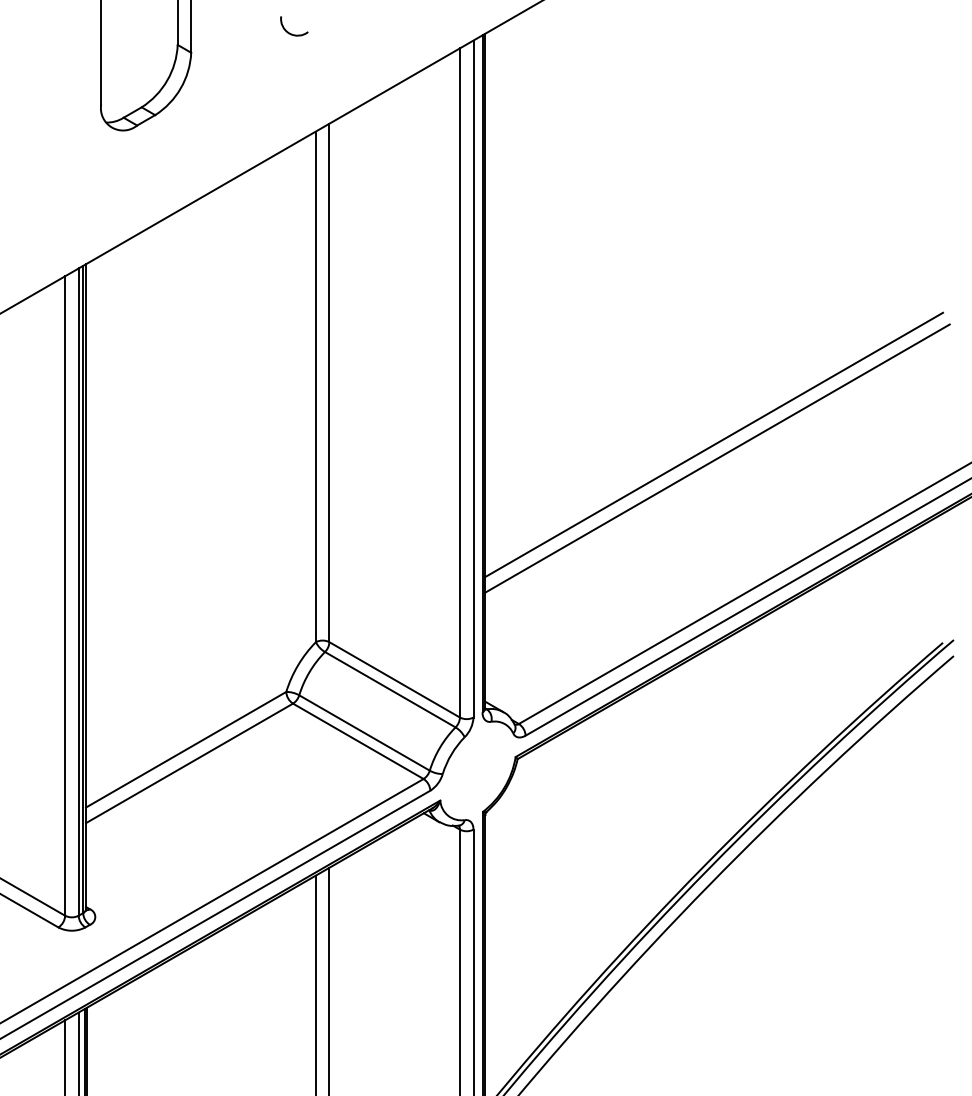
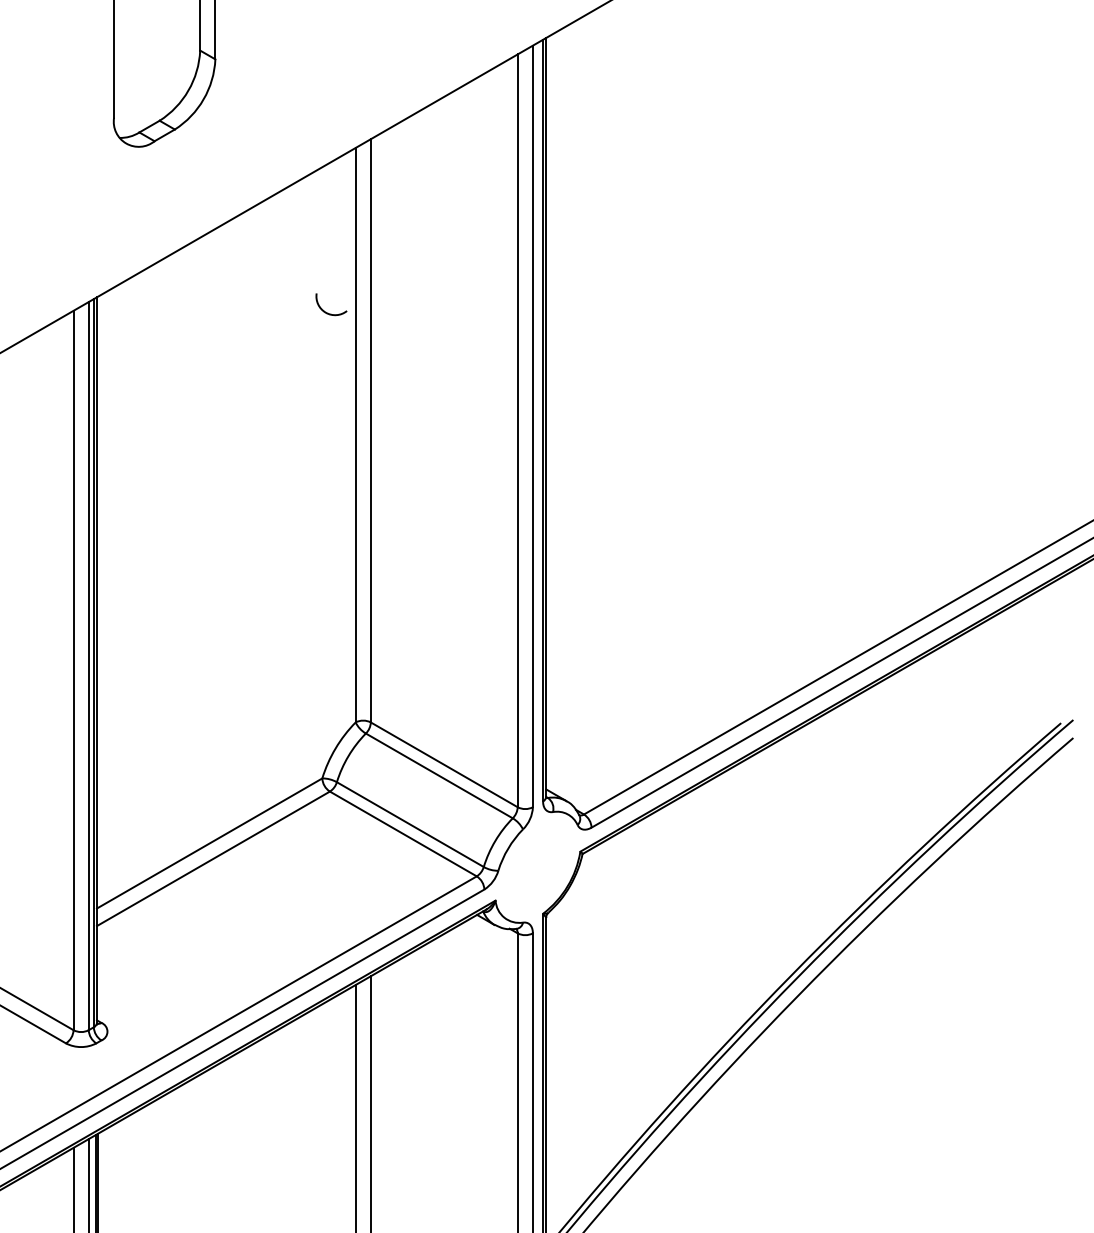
arc: (290, 33) -> (327, 312), moved
line: (714, 444) -> (803, 500), removed
line: (717, 458) -> (807, 515), removed

